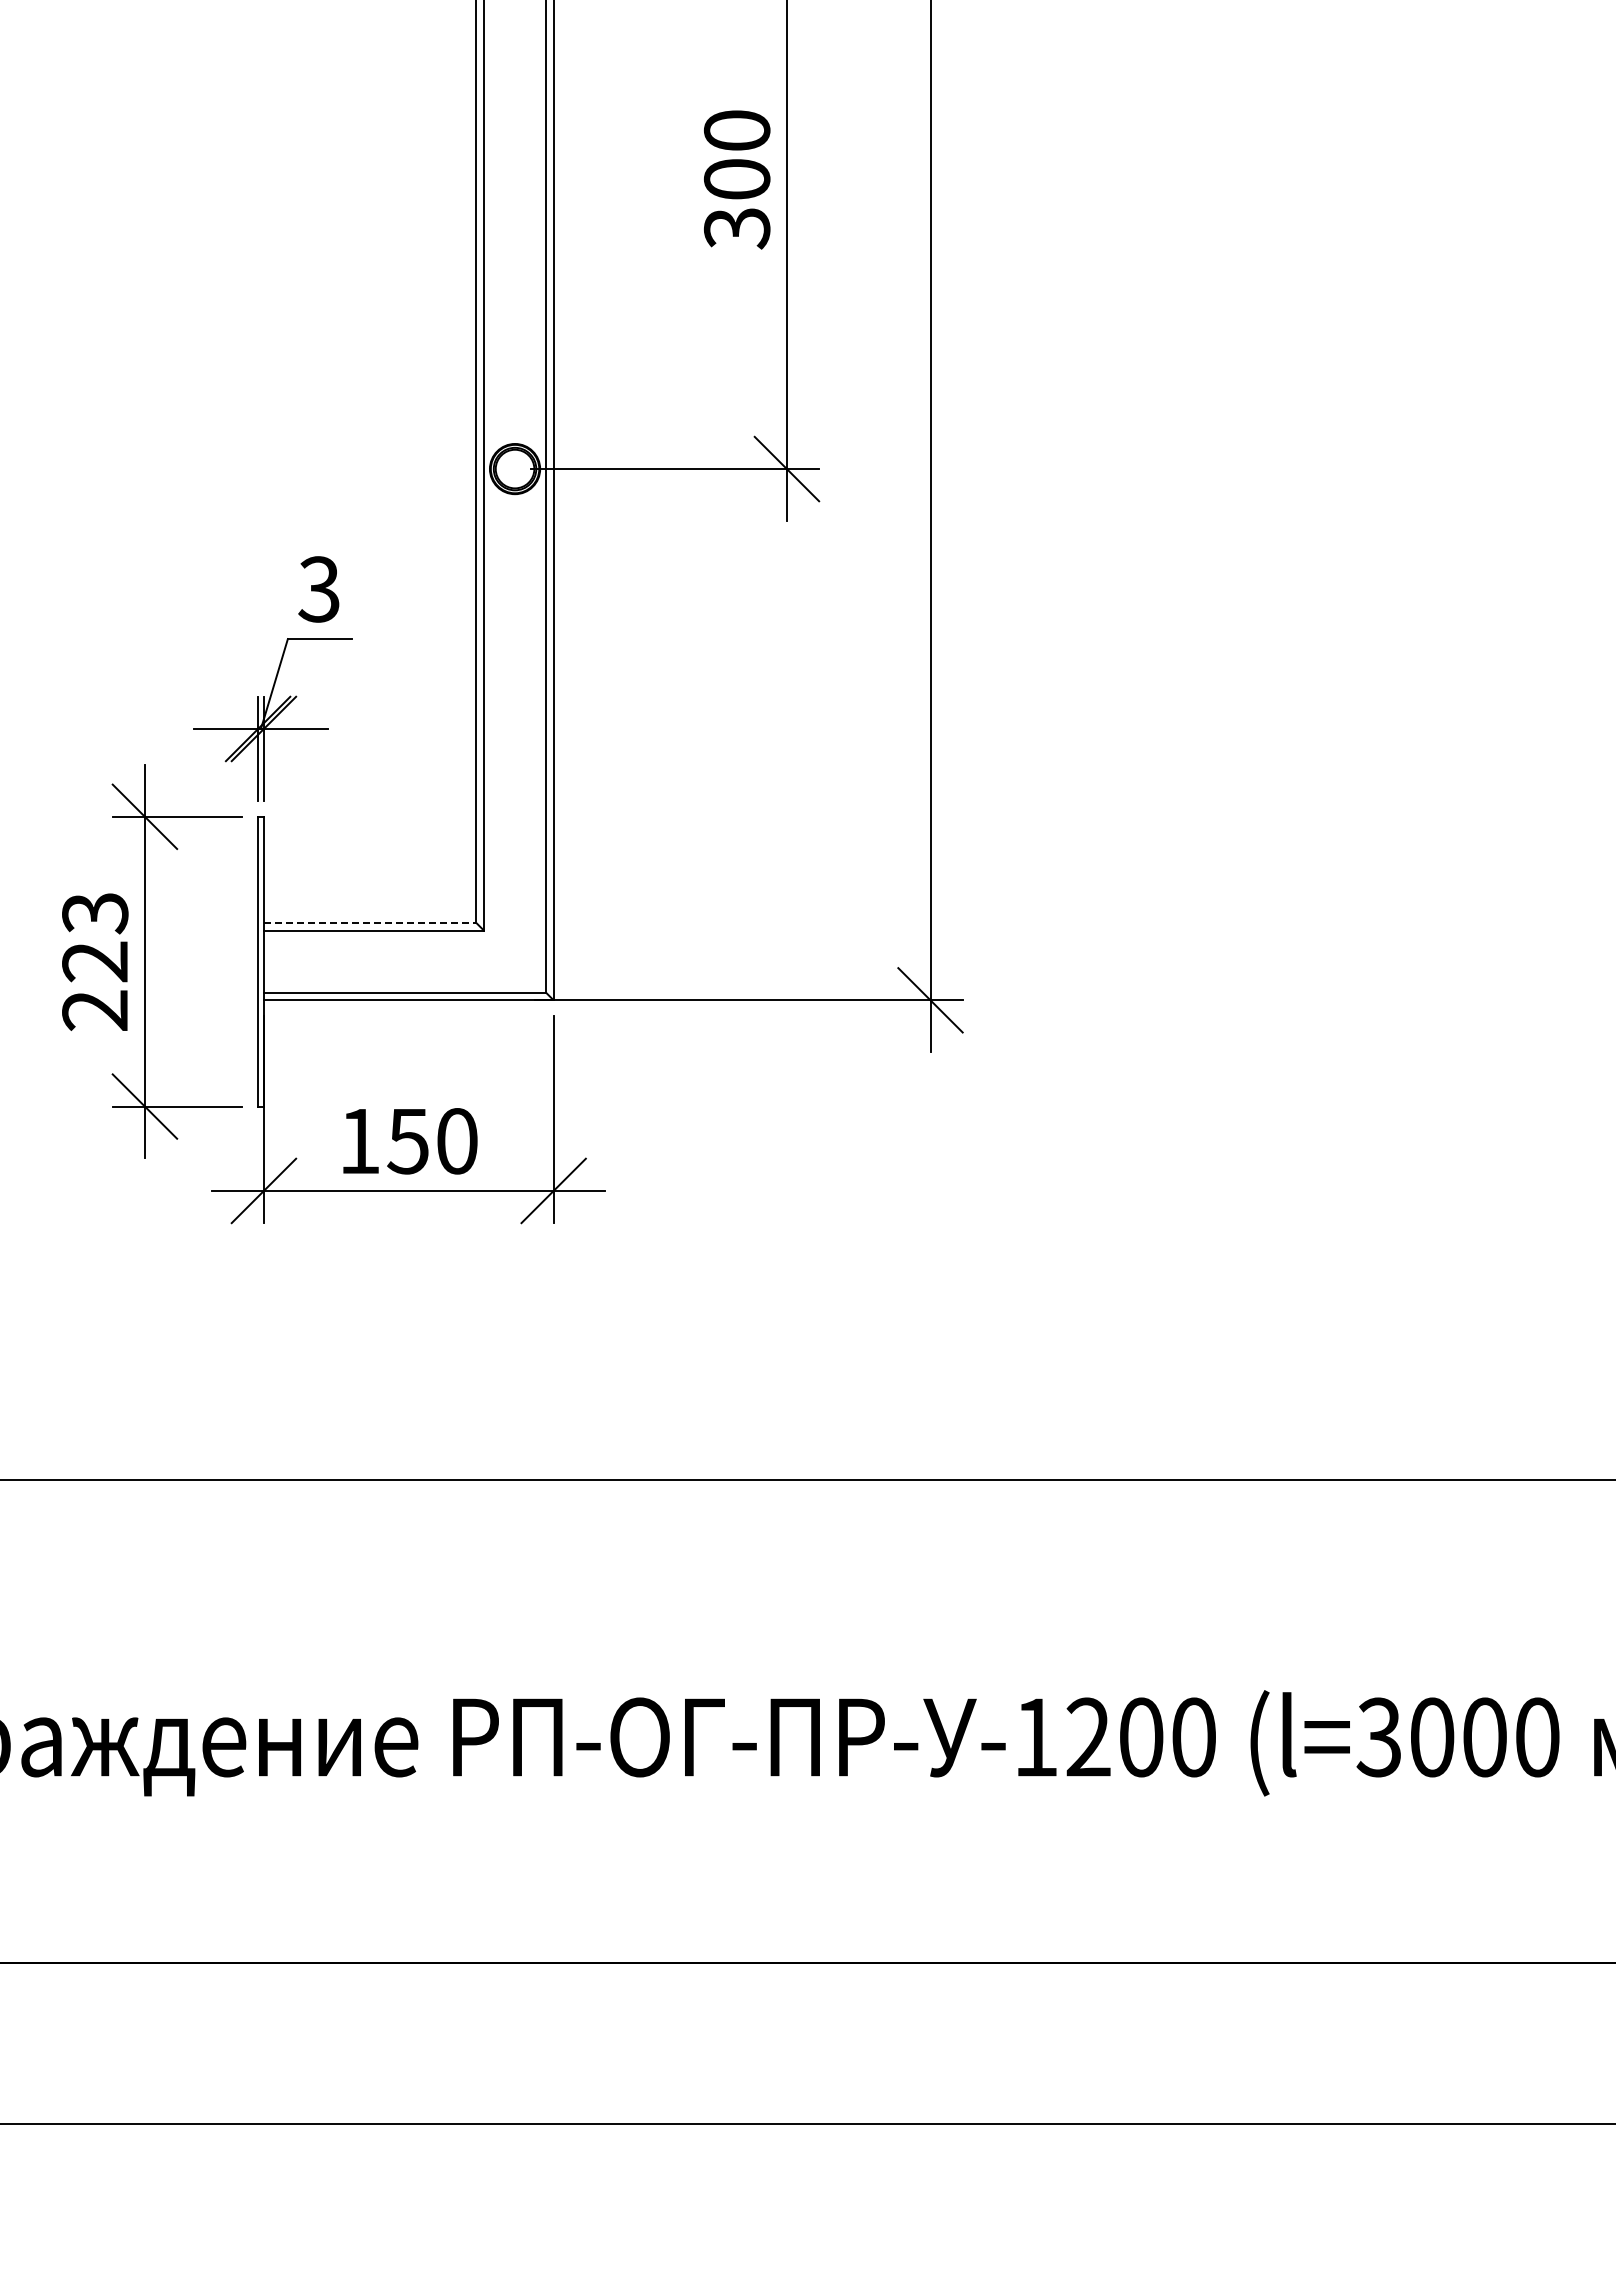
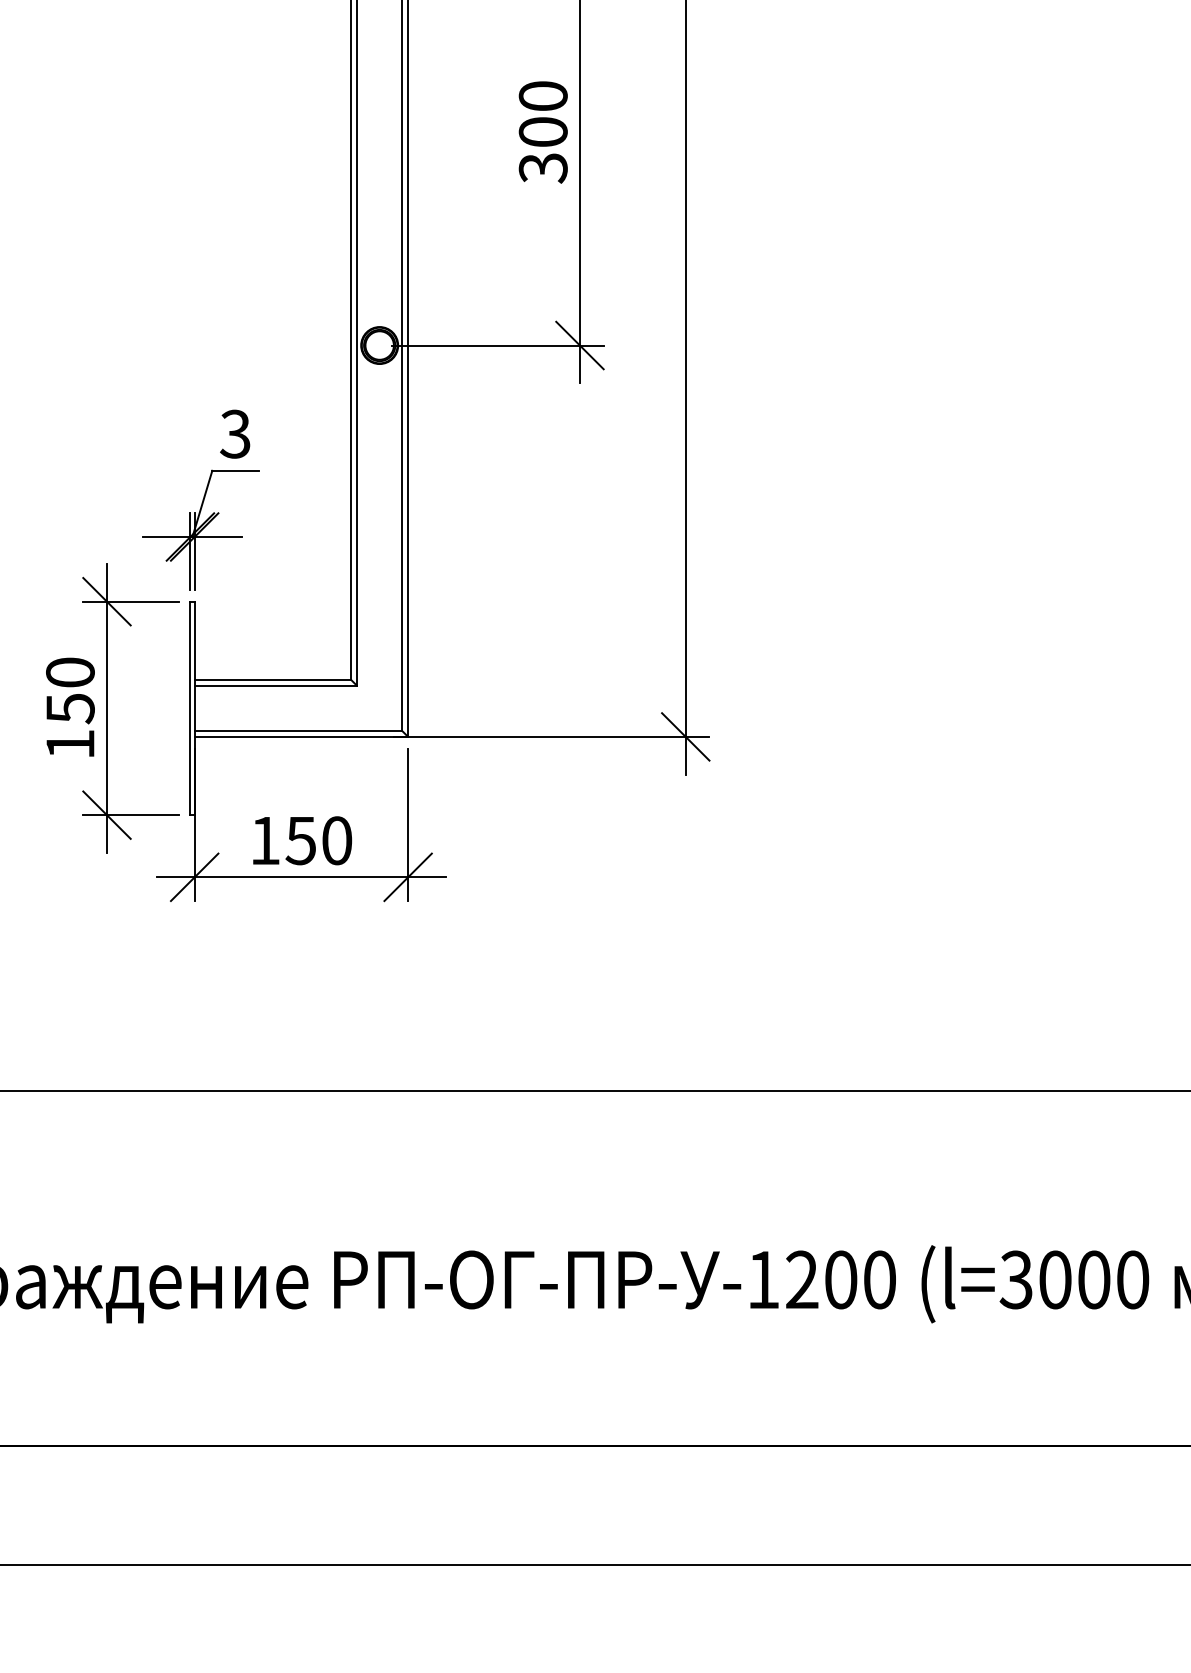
line: (370, 923) -> (273, 680), dashed -> solid
text: (95, 961) -> (70, 708), 223 -> 150

